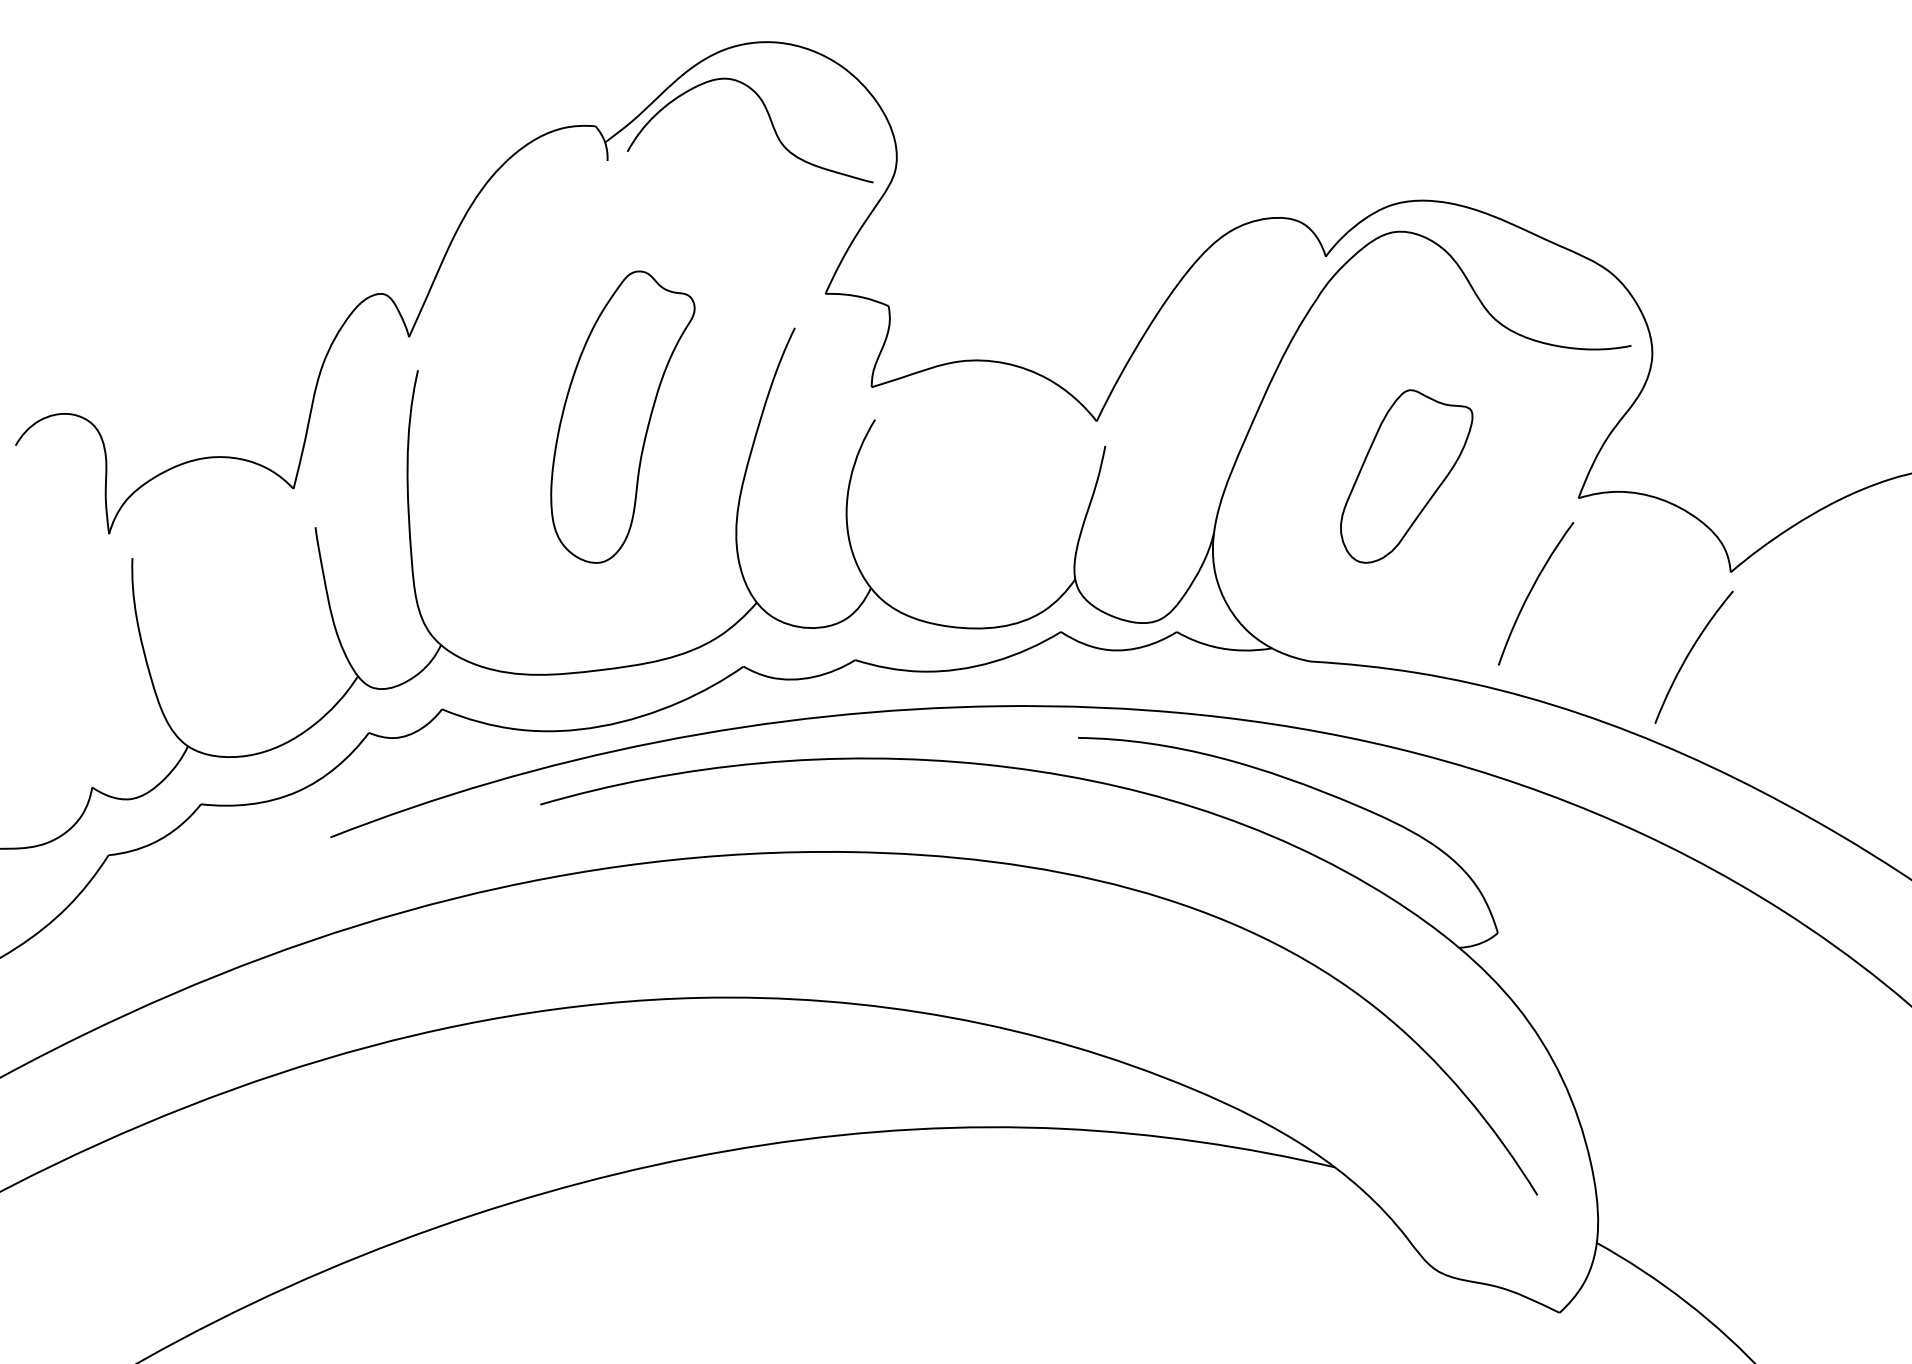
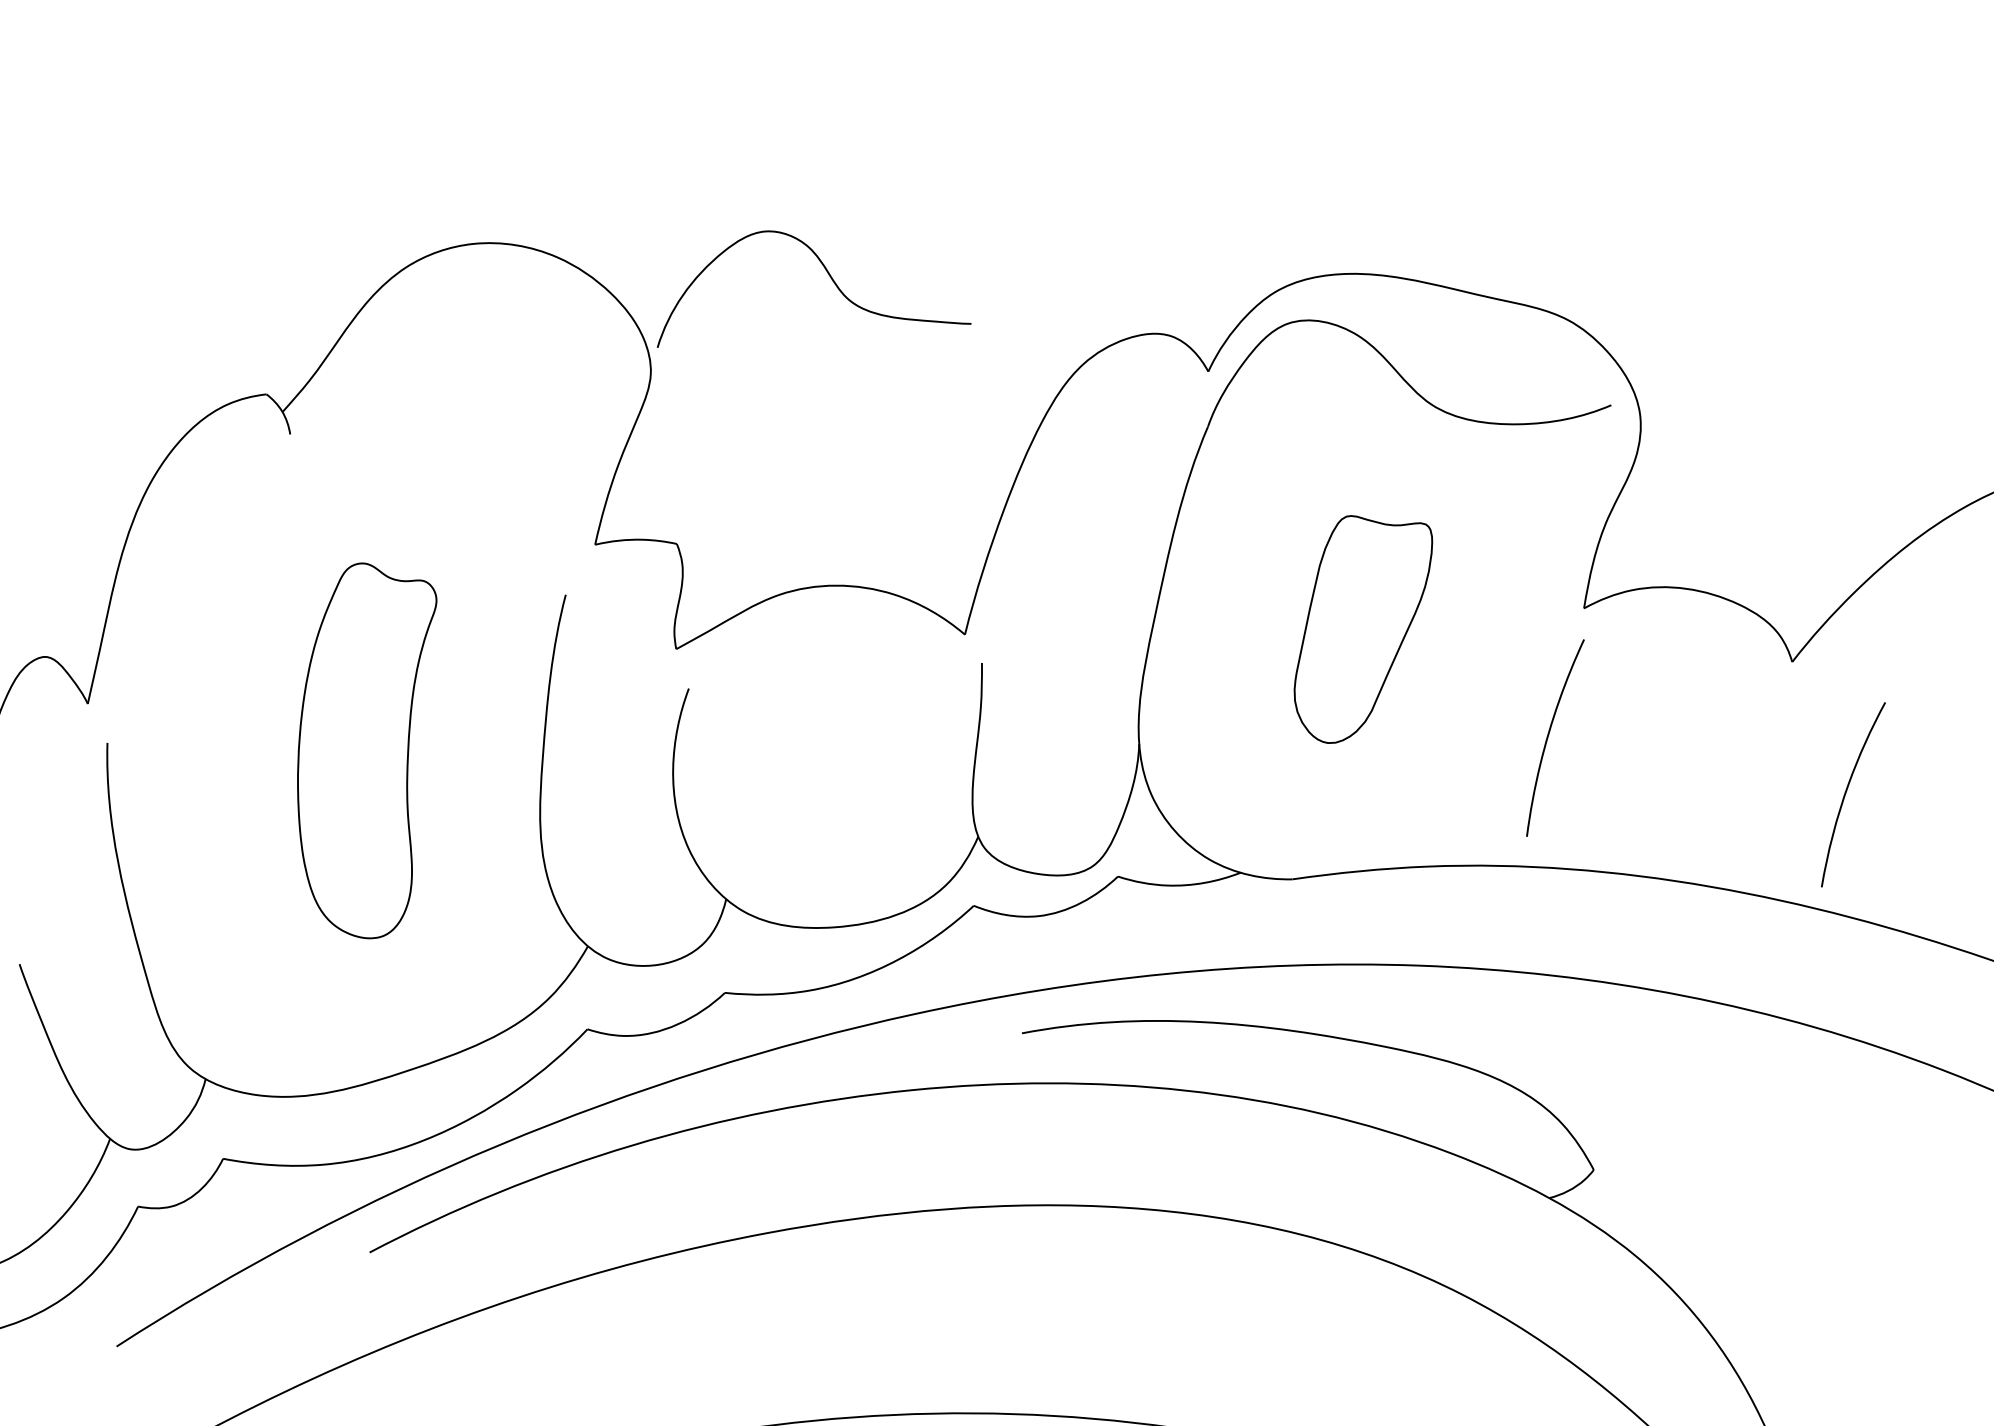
curve: (770, 122) -> (828, 275), moved
curve: (1690, 653) -> (1847, 790), moved

